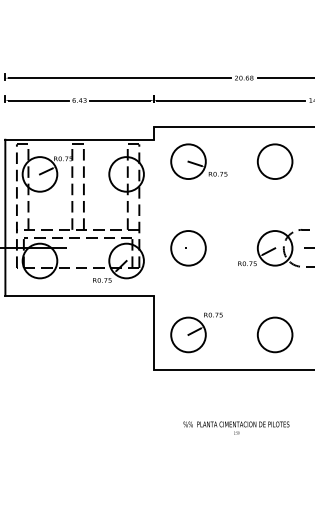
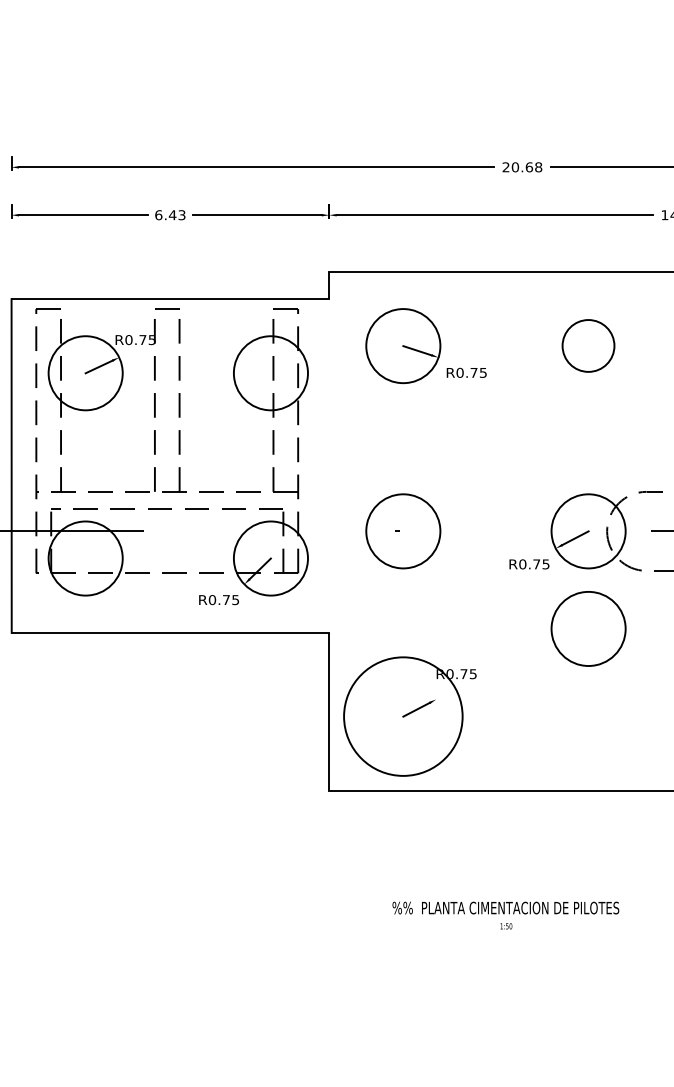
circle: (274, 161) -> (587, 345), size x0.7
circle: (188, 334) -> (403, 715), size x1.6
circle: (274, 334) -> (587, 627), moved

